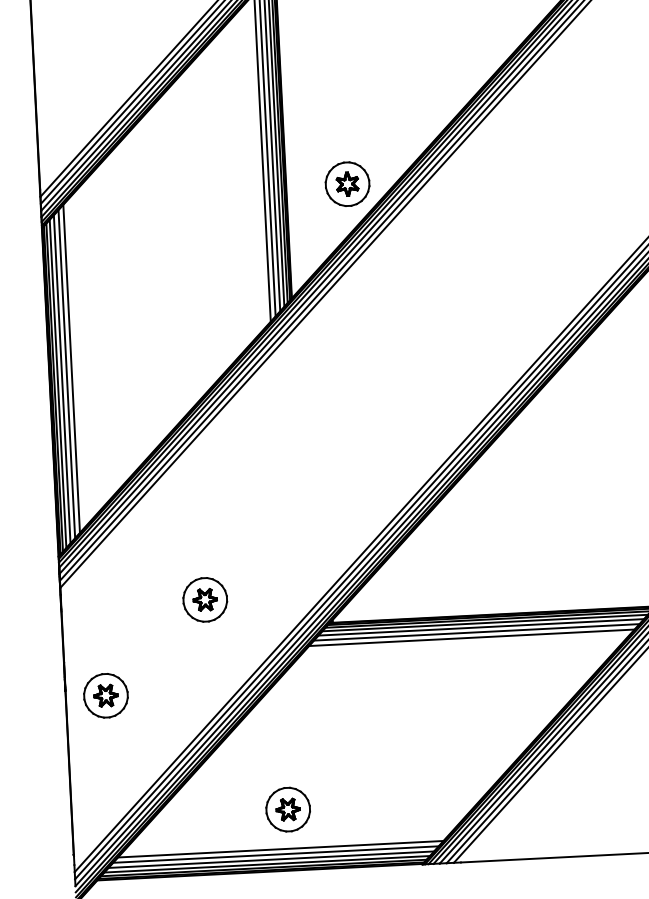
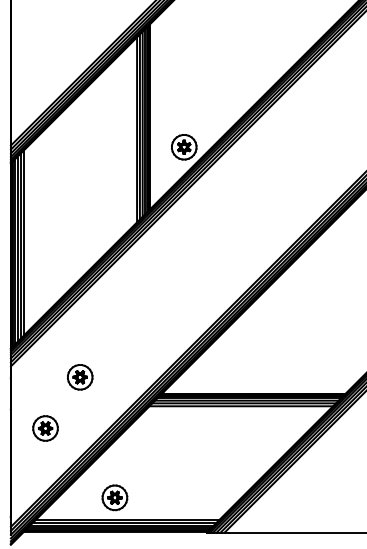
part: (204, 600) -> (79, 377), moved
part: (105, 695) -> (45, 428), moved
part: (287, 809) -> (114, 497), moved

